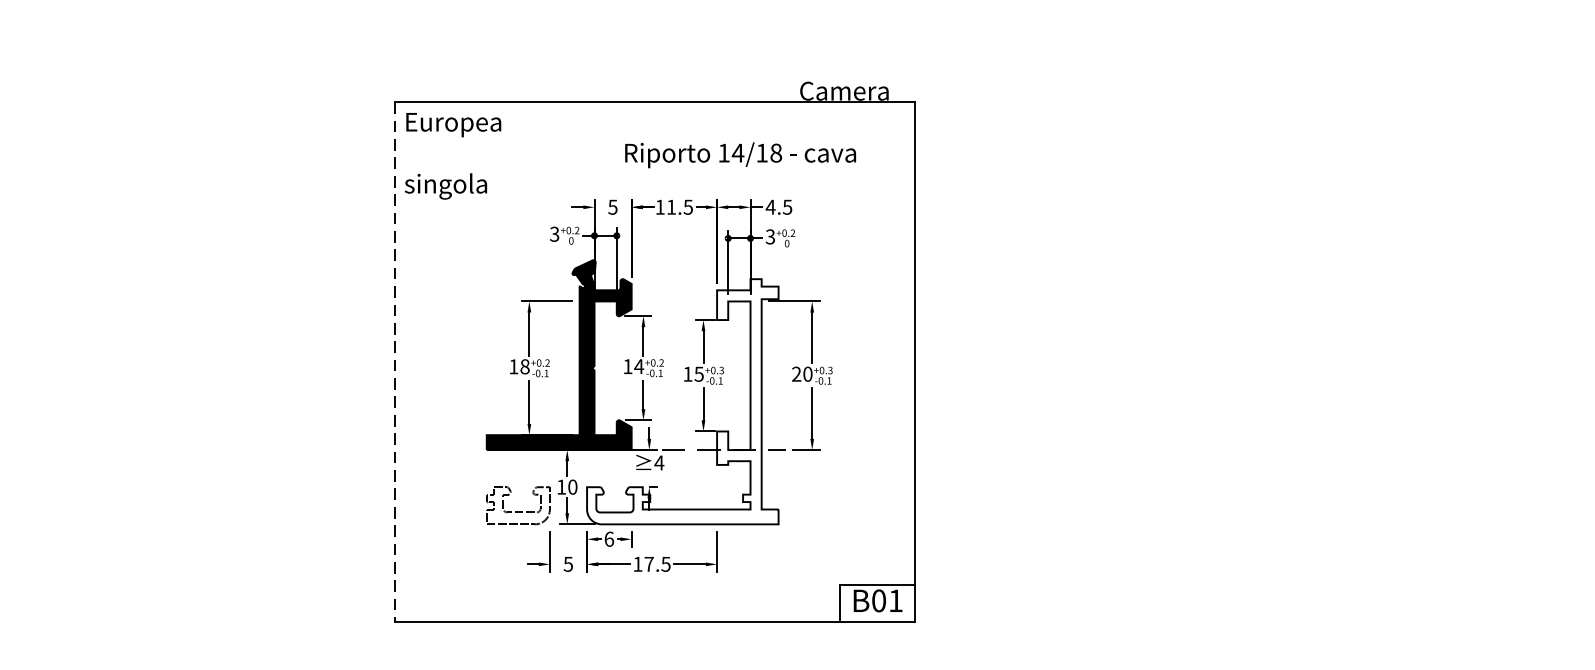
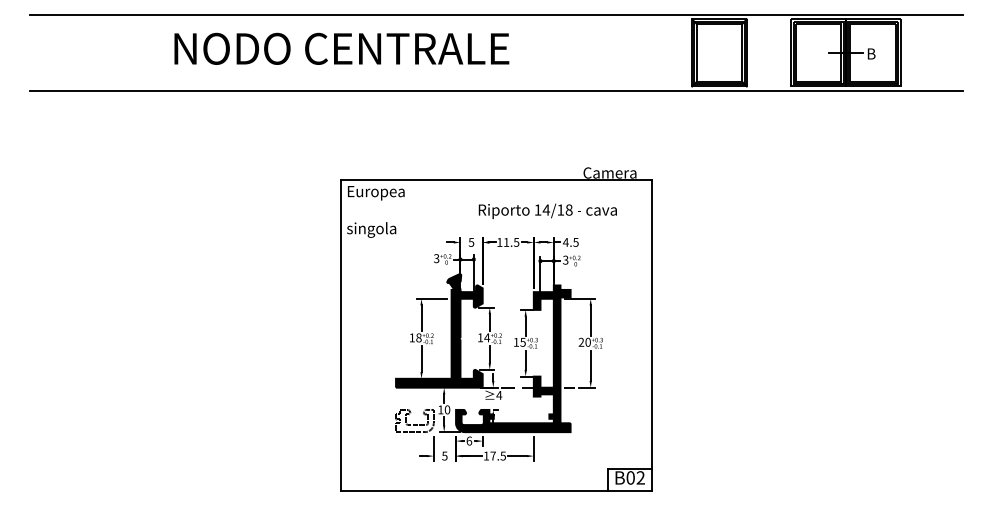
line: (393, 362) -> (340, 335), dashed -> solid
fill: (683, 401) -> (513, 358), added
text: (895, 600) -> (640, 477), B01 -> B02

